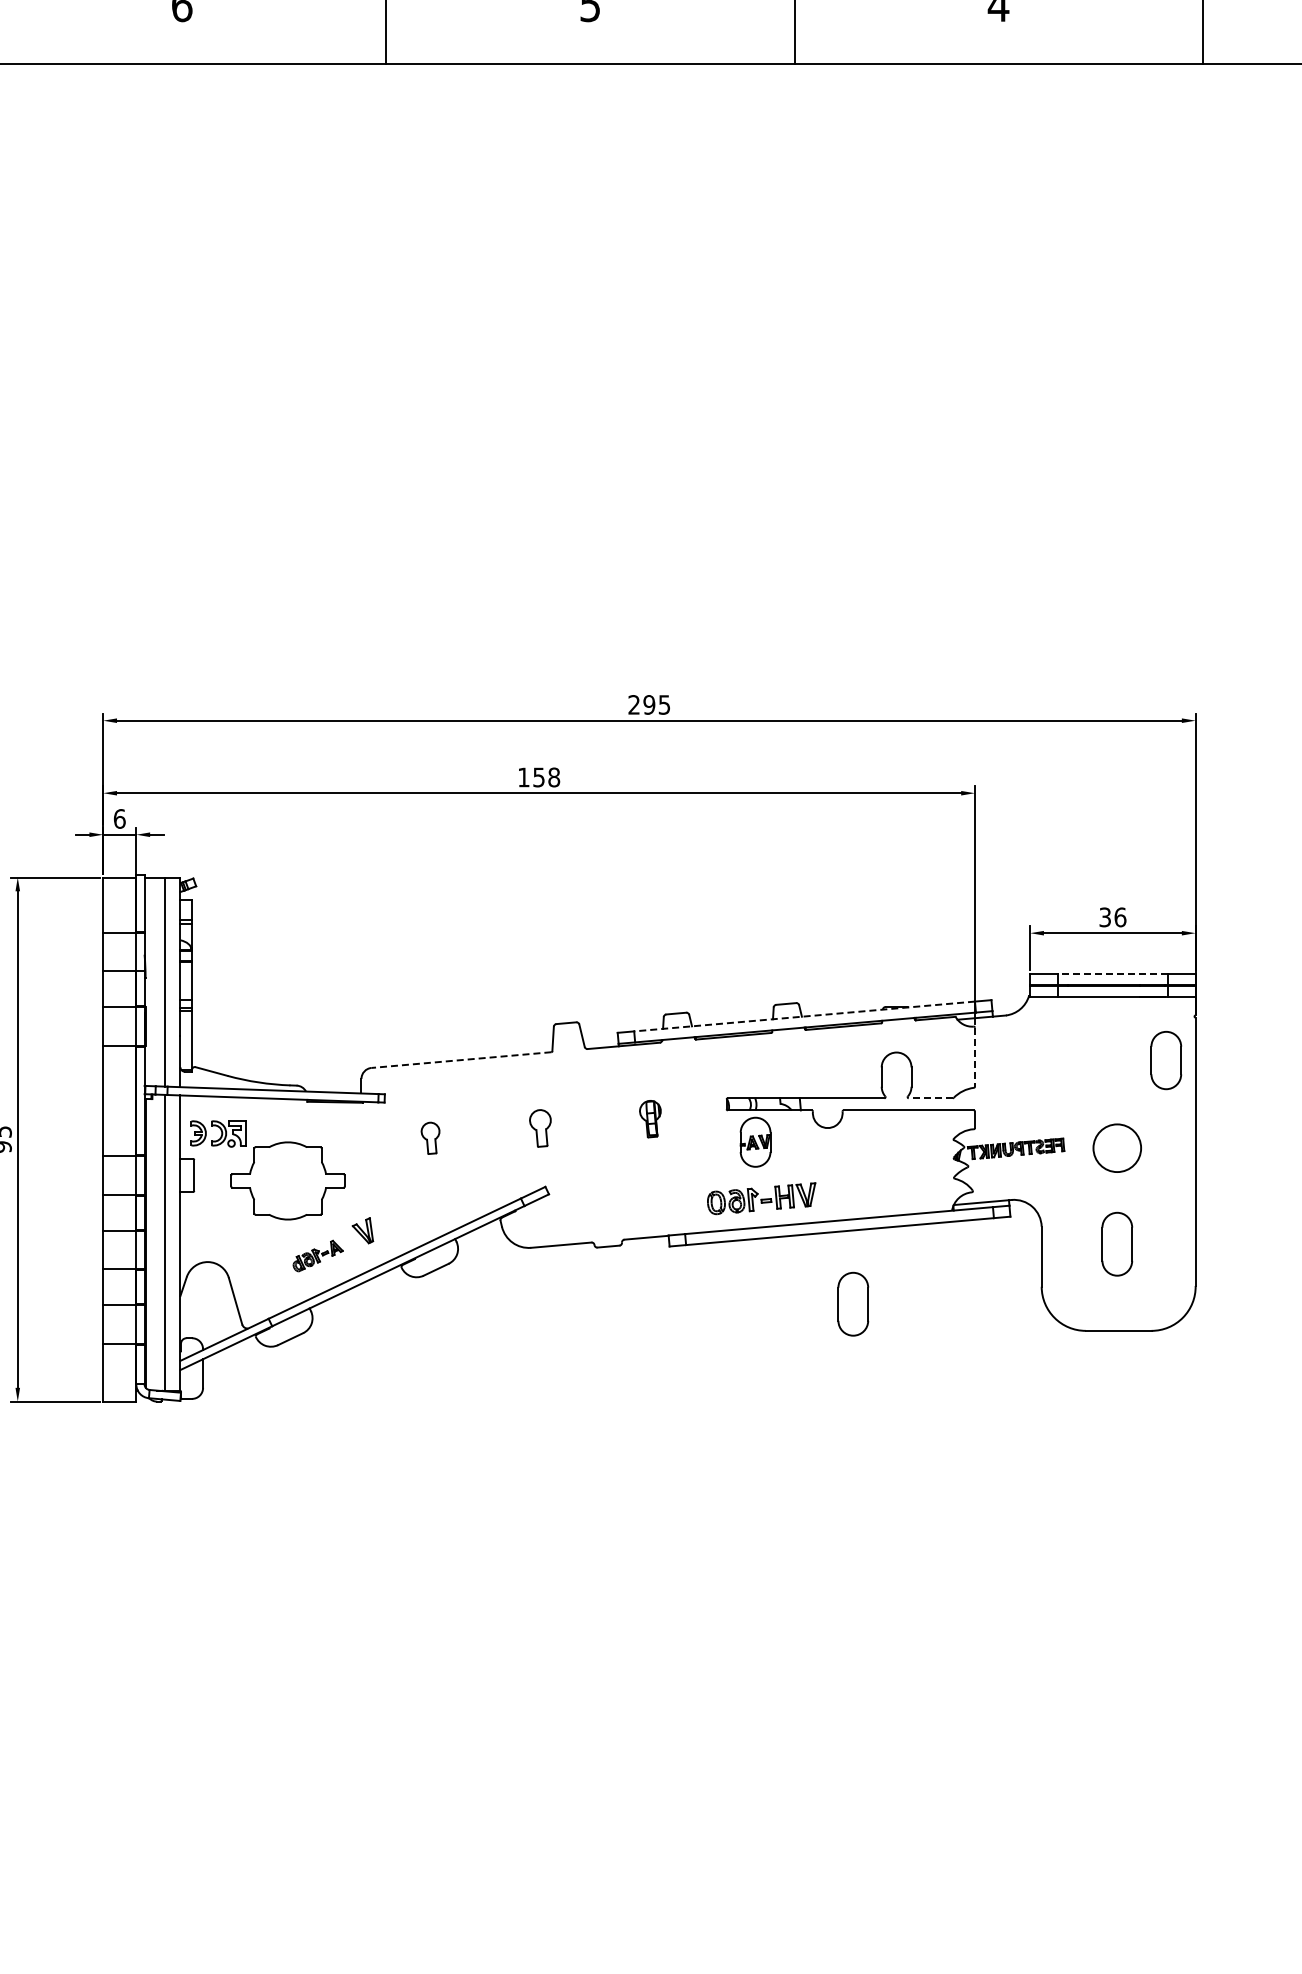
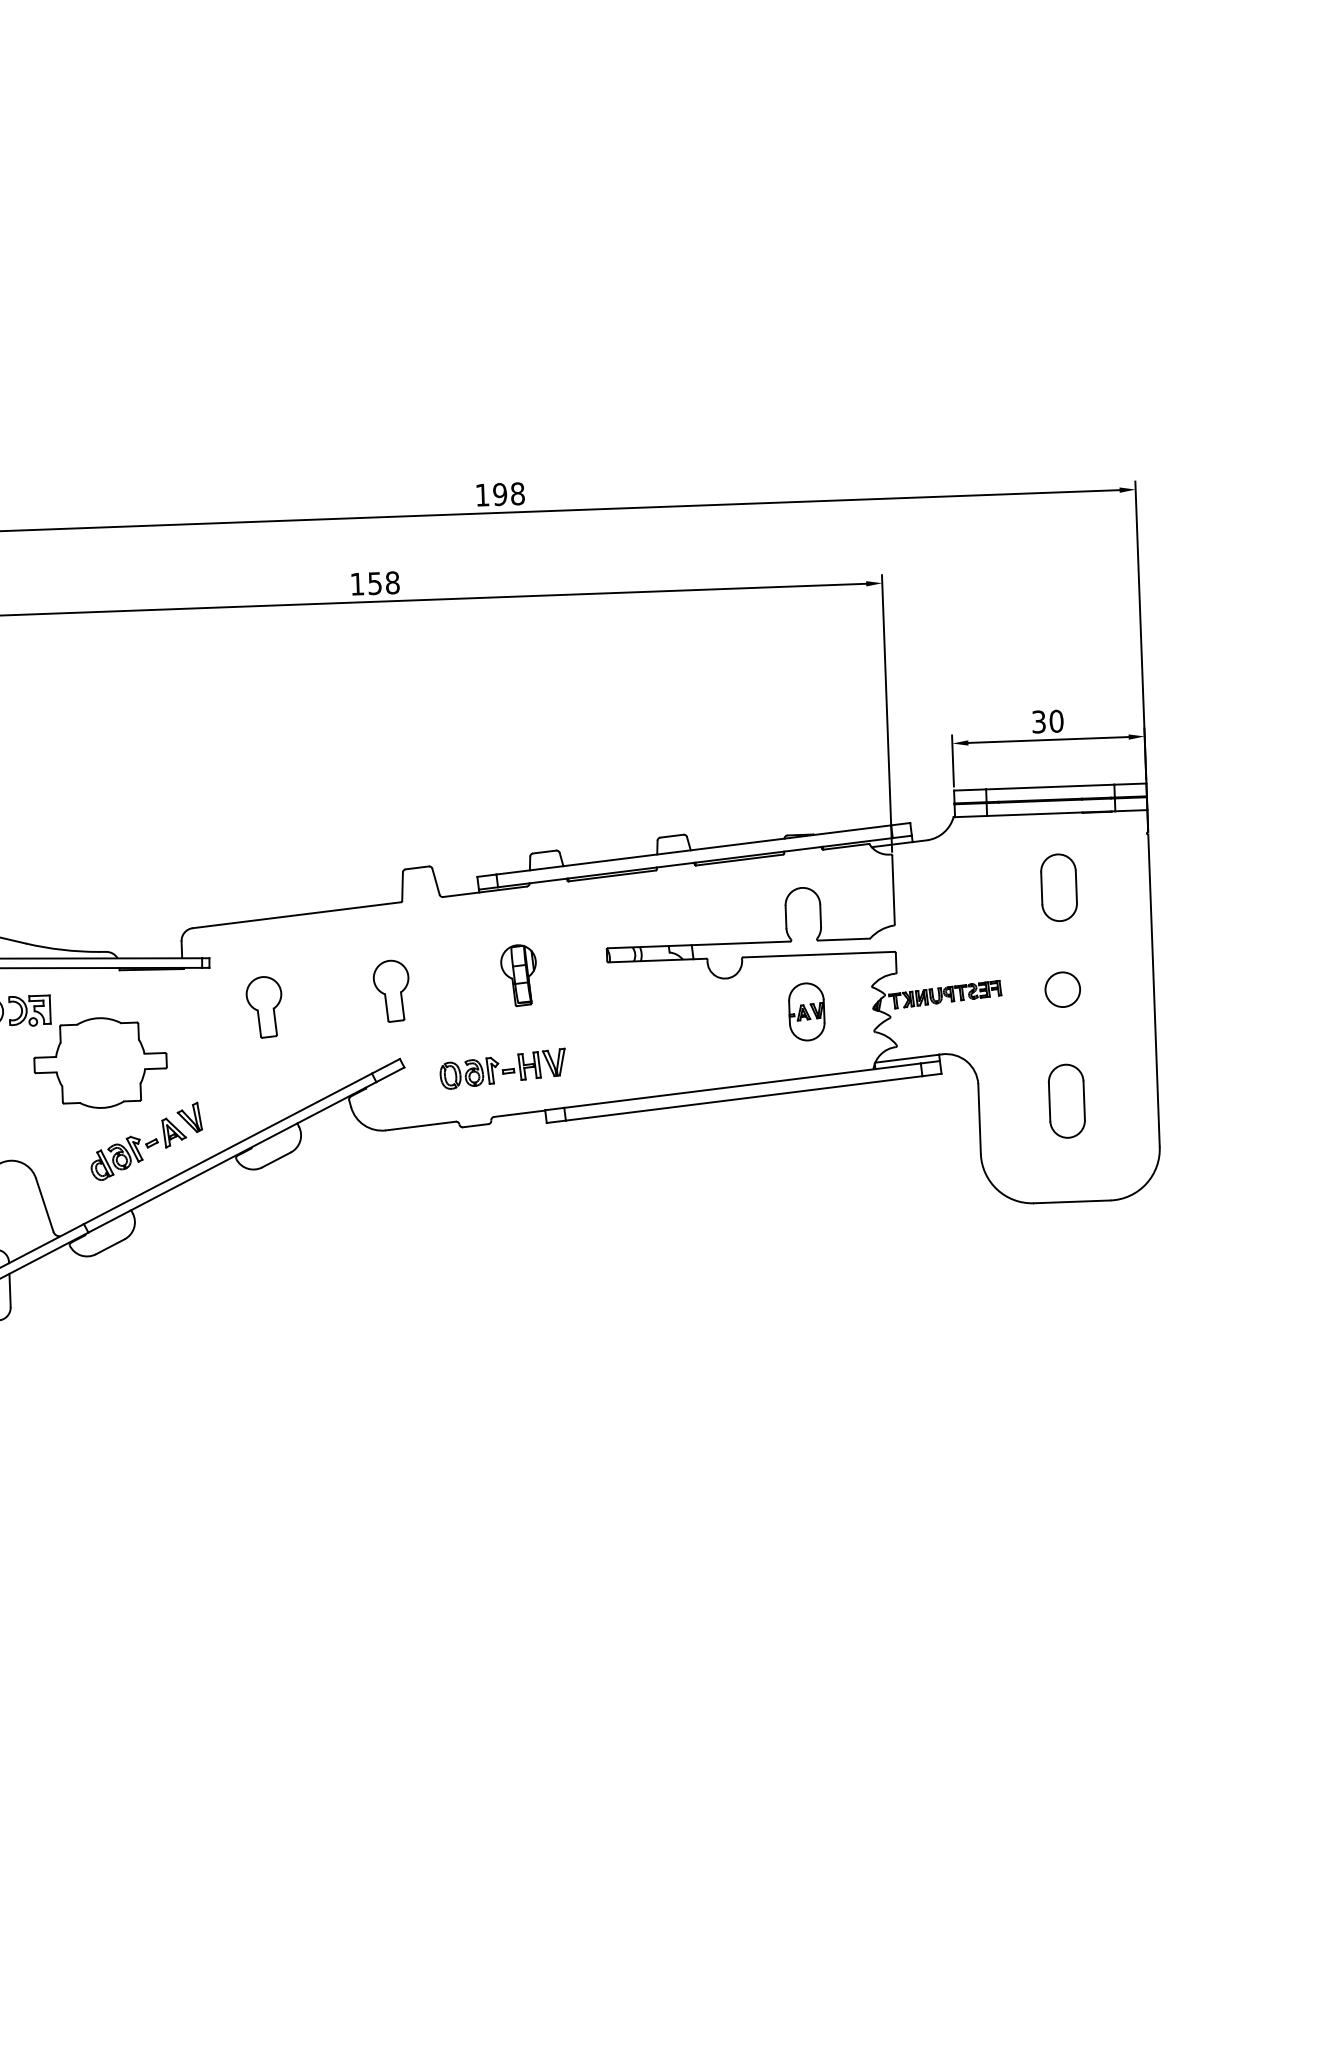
text: (649, 704) -> (500, 494), 295 -> 198
text: (1120, 917) -> (1056, 721), 36 -> 30
line: (1112, 973) -> (1049, 786), dashed -> solid
line: (804, 1016) -> (693, 849), dashed -> solid
line: (974, 1057) -> (893, 890), dashed -> solid
line: (460, 1060) -> (295, 915), dashed -> solid
part: (1166, 1060) -> (1059, 887), moved
line: (930, 1098) -> (843, 939), dashed -> solid
part: (650, 1119) -> (519, 976), size x1.43
part: (540, 1128) -> (391, 991), size x1.43
part: (430, 1138) -> (264, 1007), size x1.67
part: (755, 1141) -> (806, 1011), moved
circle: (1117, 1148) -> (1063, 990), size x0.62
part: (761, 1198) -> (502, 1068), moved
part: (318, 1255) -> (139, 1148), size x1.67
part: (853, 1303) -> (762, 1181), removed

